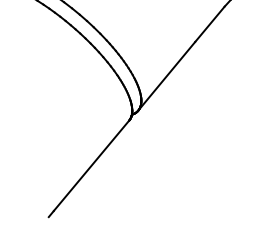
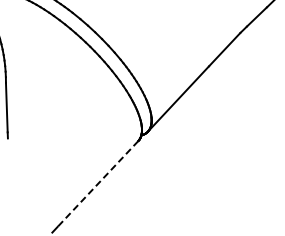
line: (91, 165) -> (98, 183), solid -> dashed

